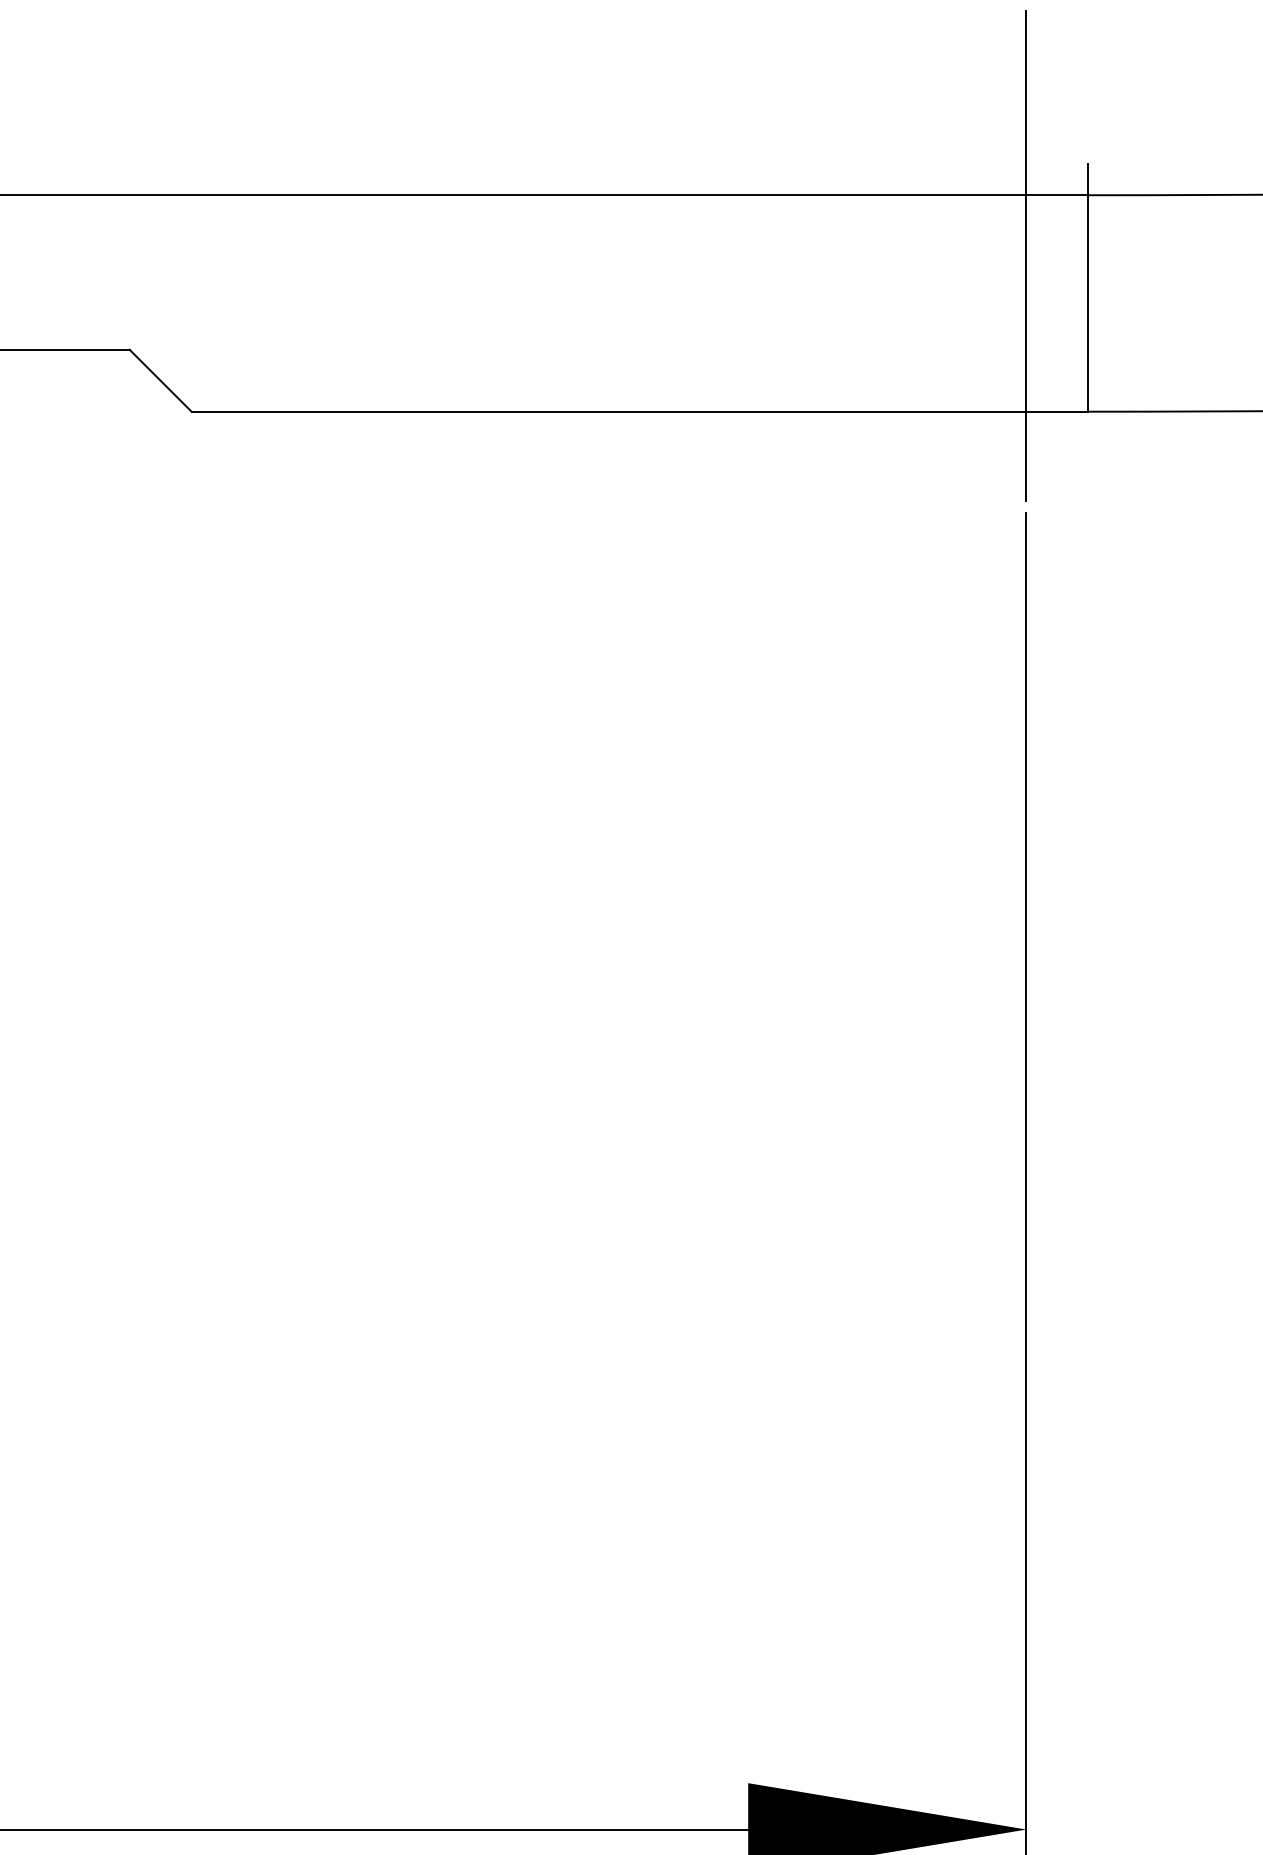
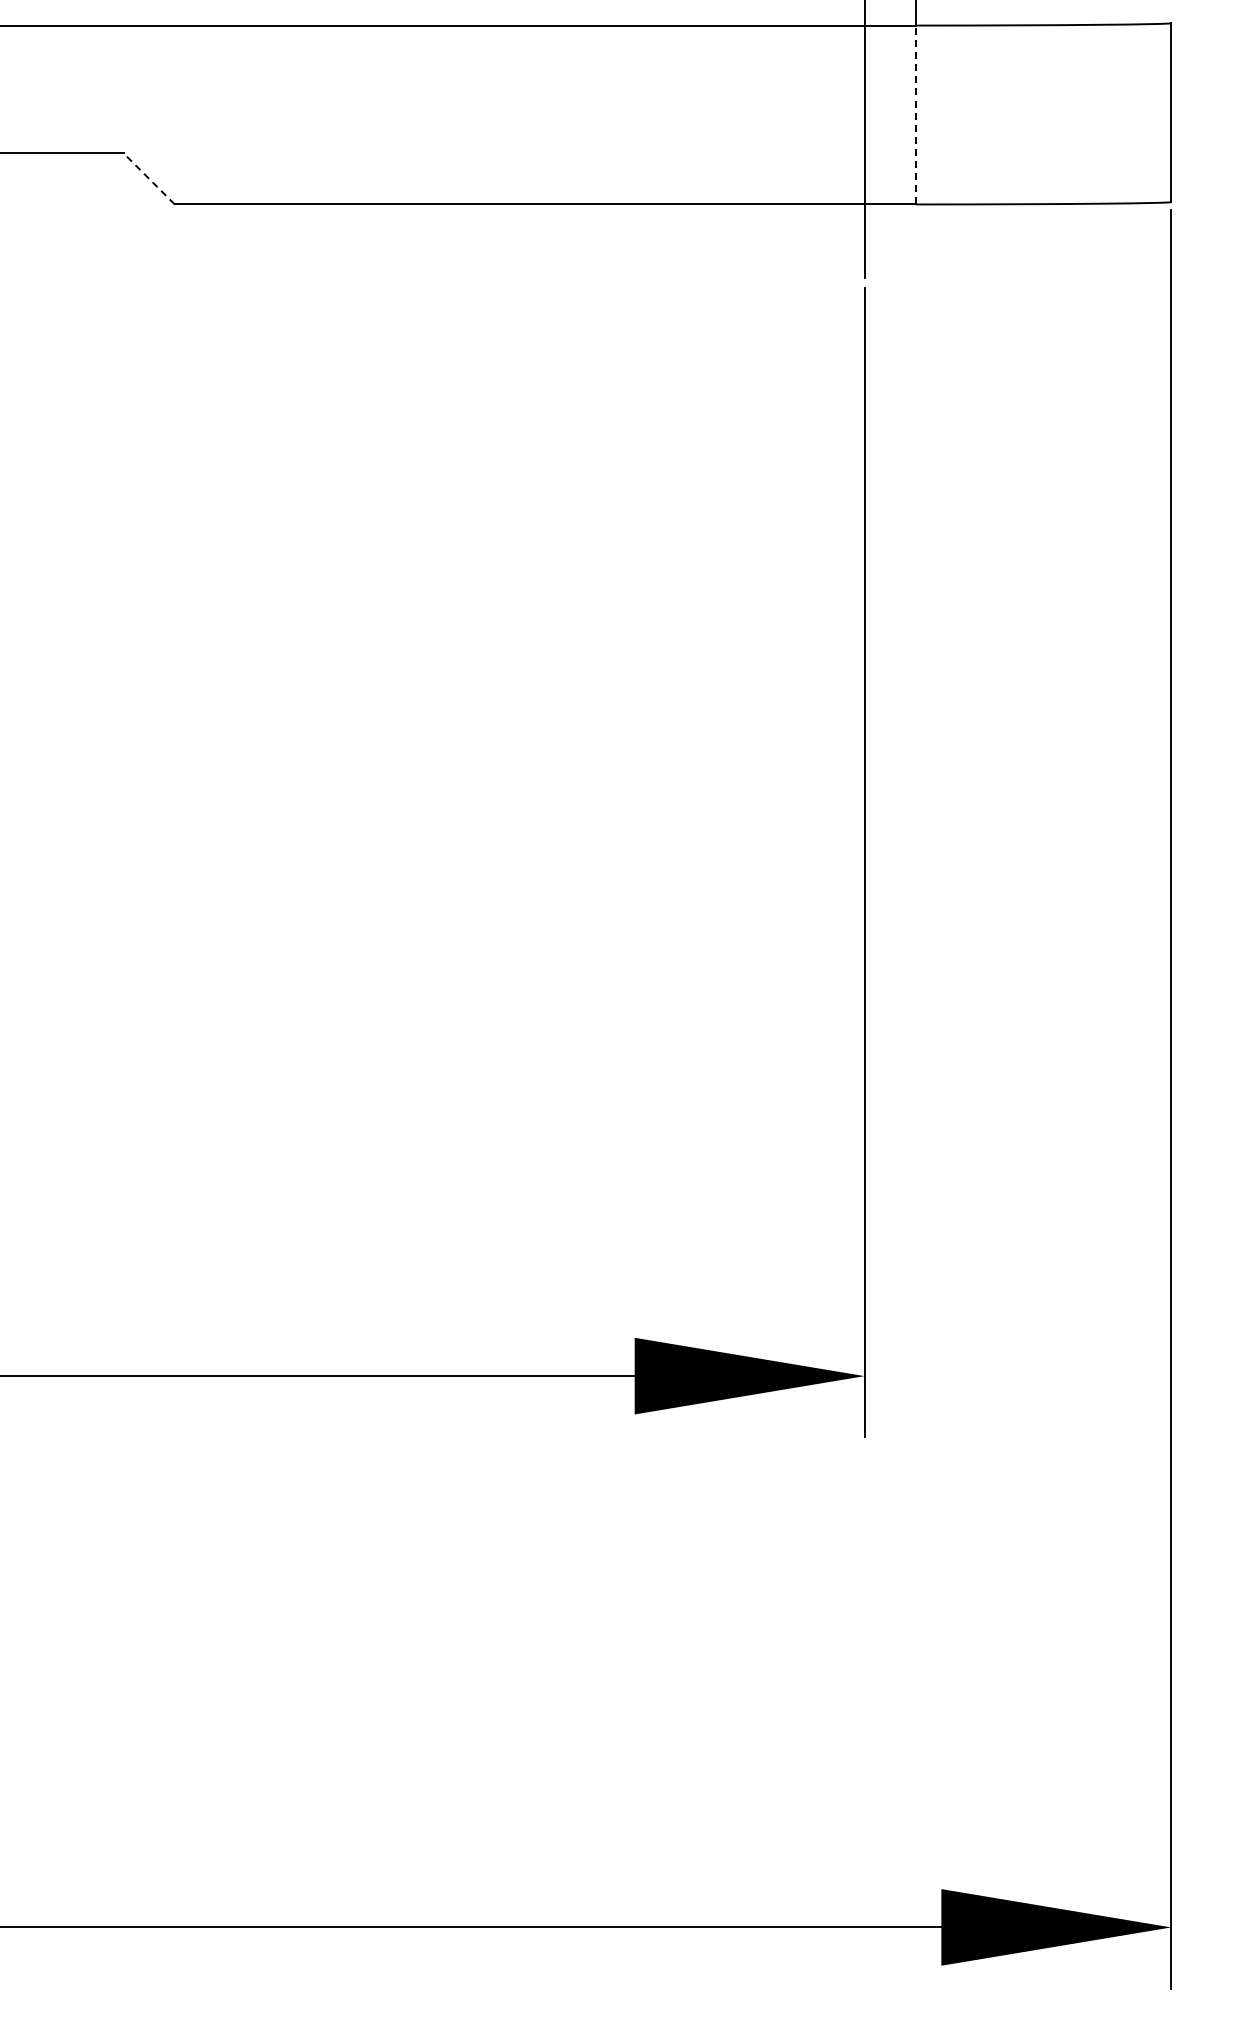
line: (1087, 302) -> (915, 114), solid -> dashed
line: (159, 380) -> (148, 178), solid -> dashed

